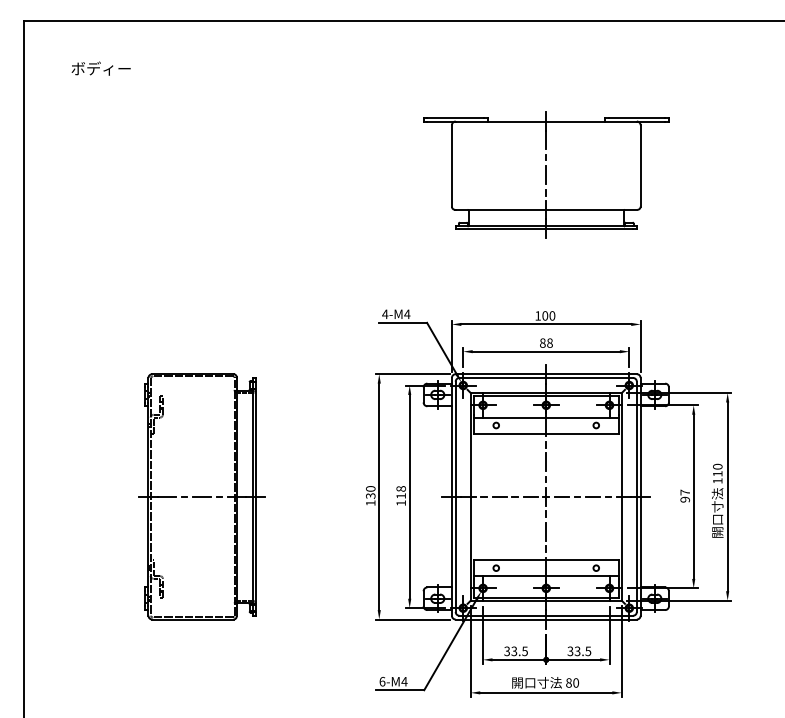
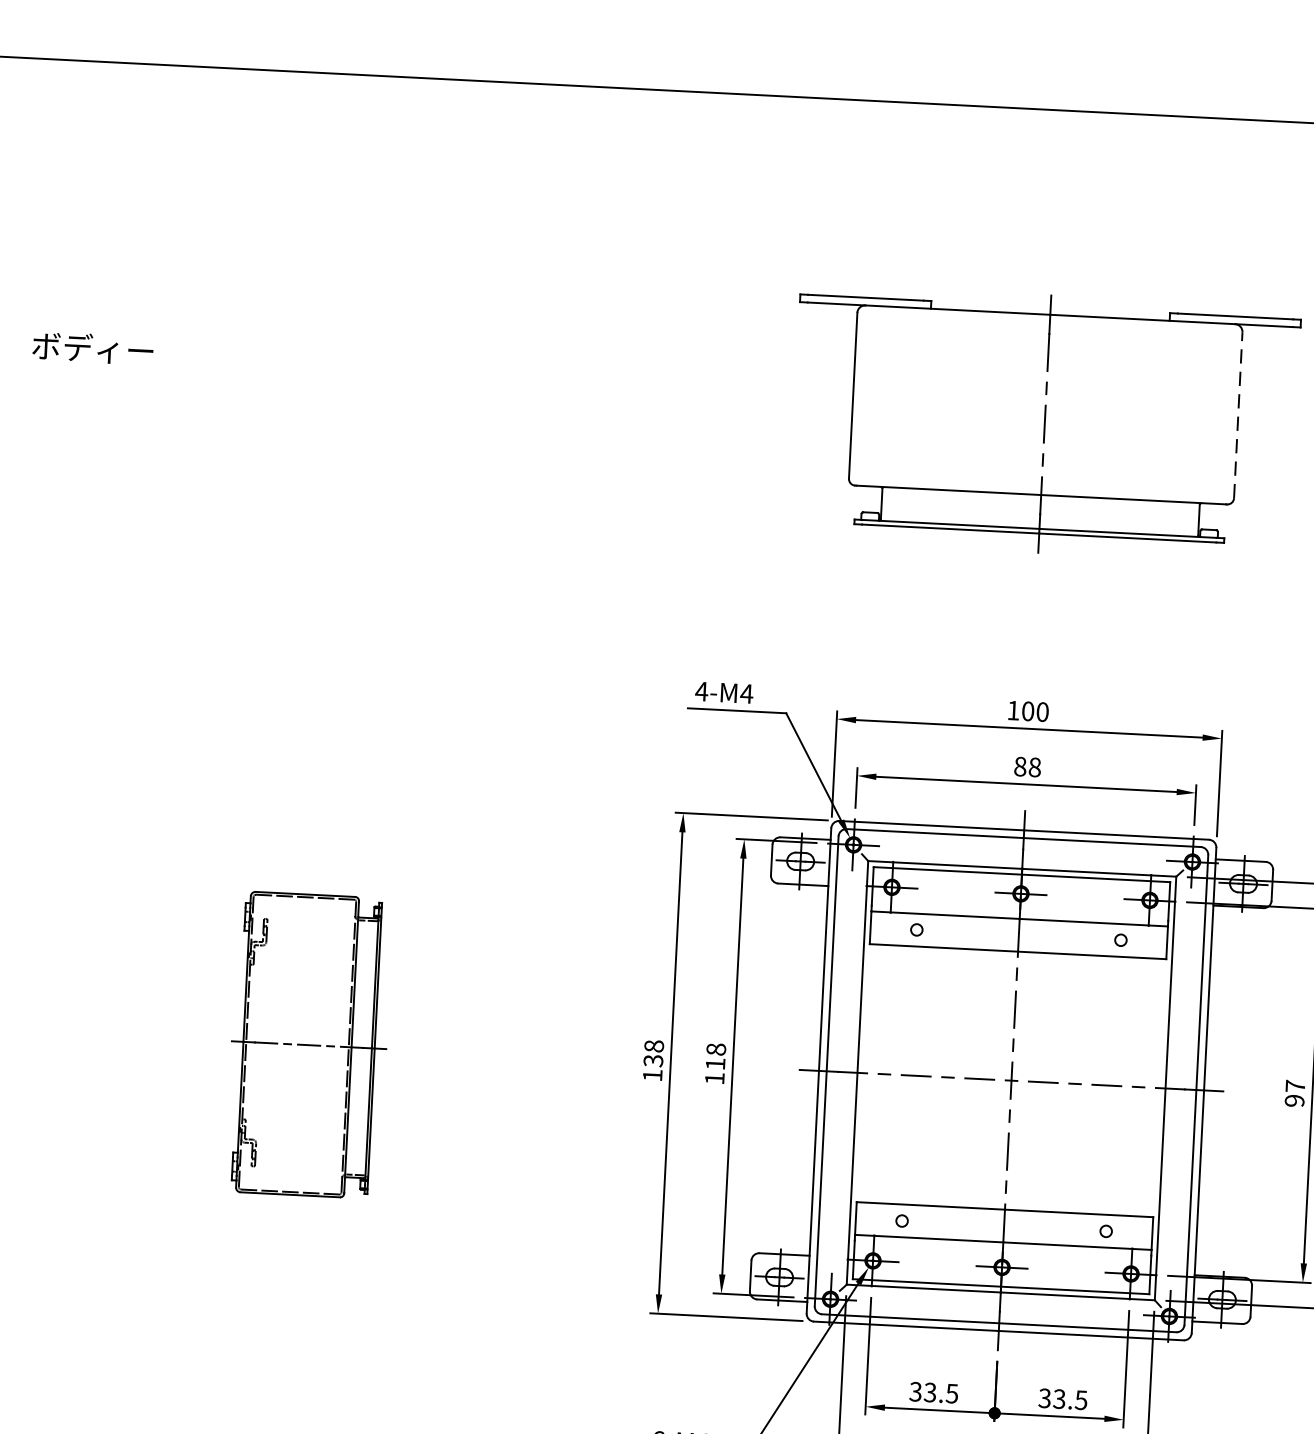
text: (100, 68) -> (91, 348), moved
line: (640, 165) -> (1238, 414), solid -> dashed
text: (370, 488) -> (653, 1045), 130 -> 138
part: (201, 496) -> (308, 1044), size x0.6

